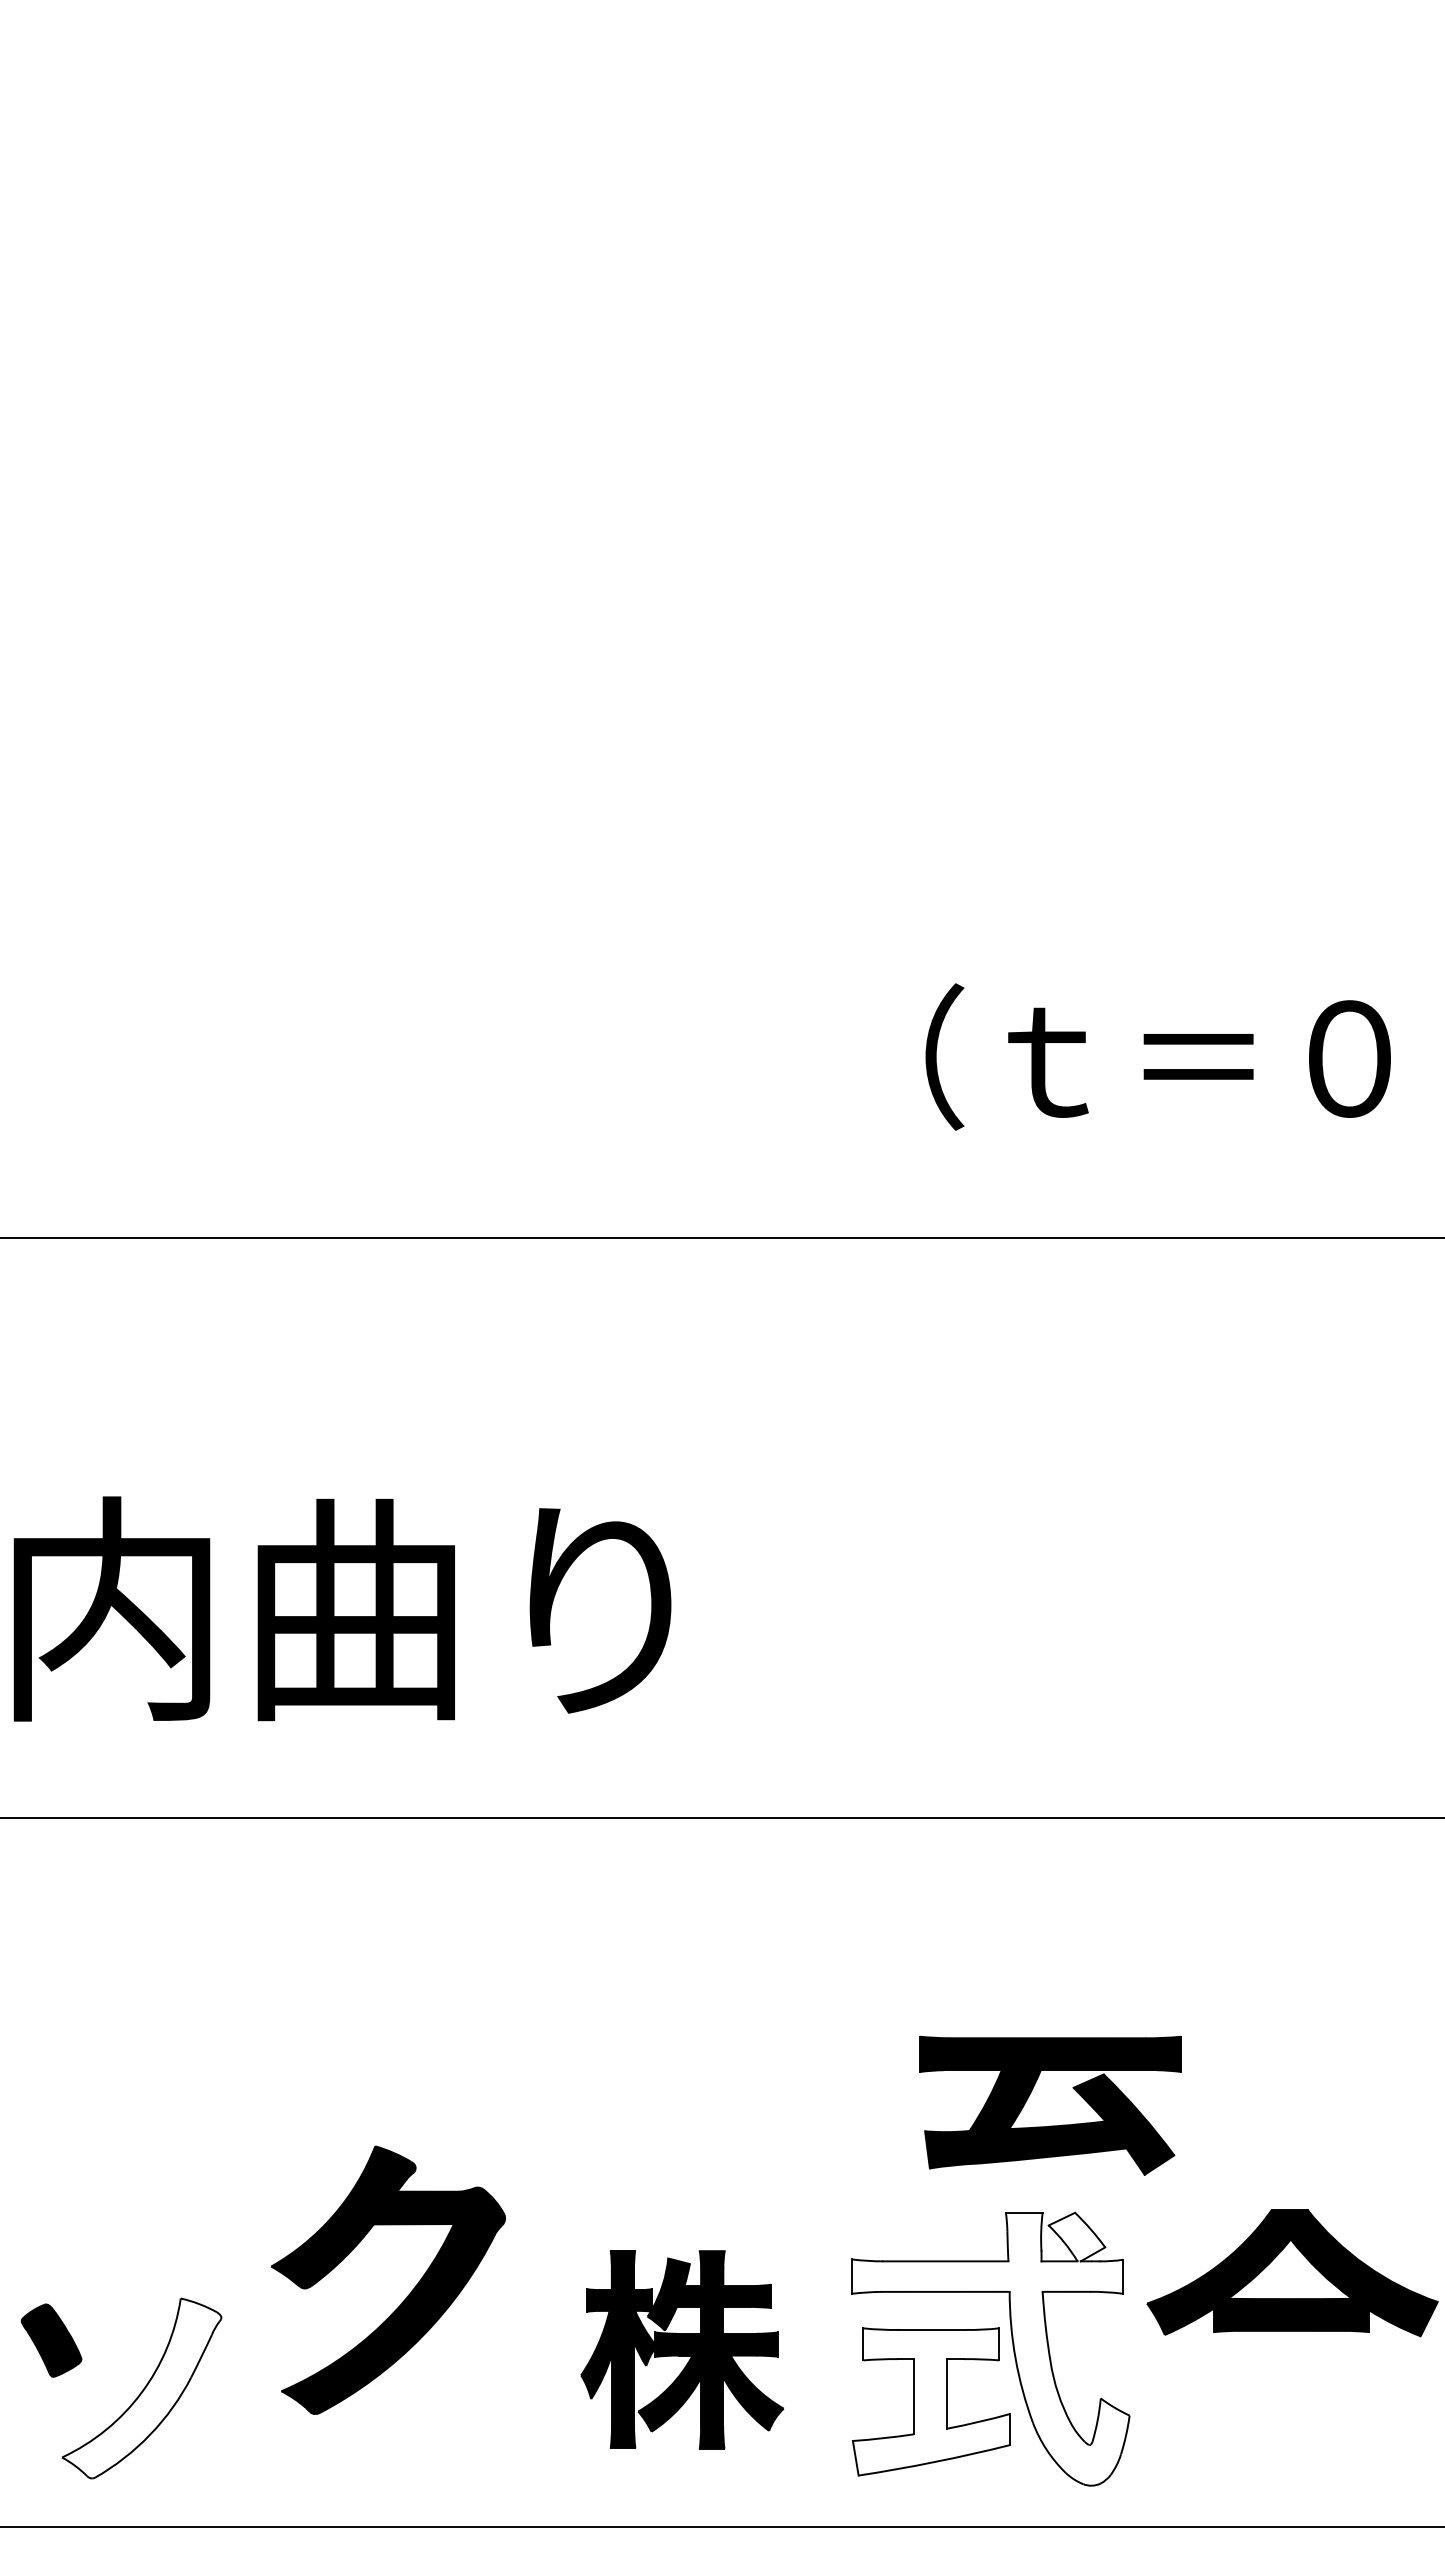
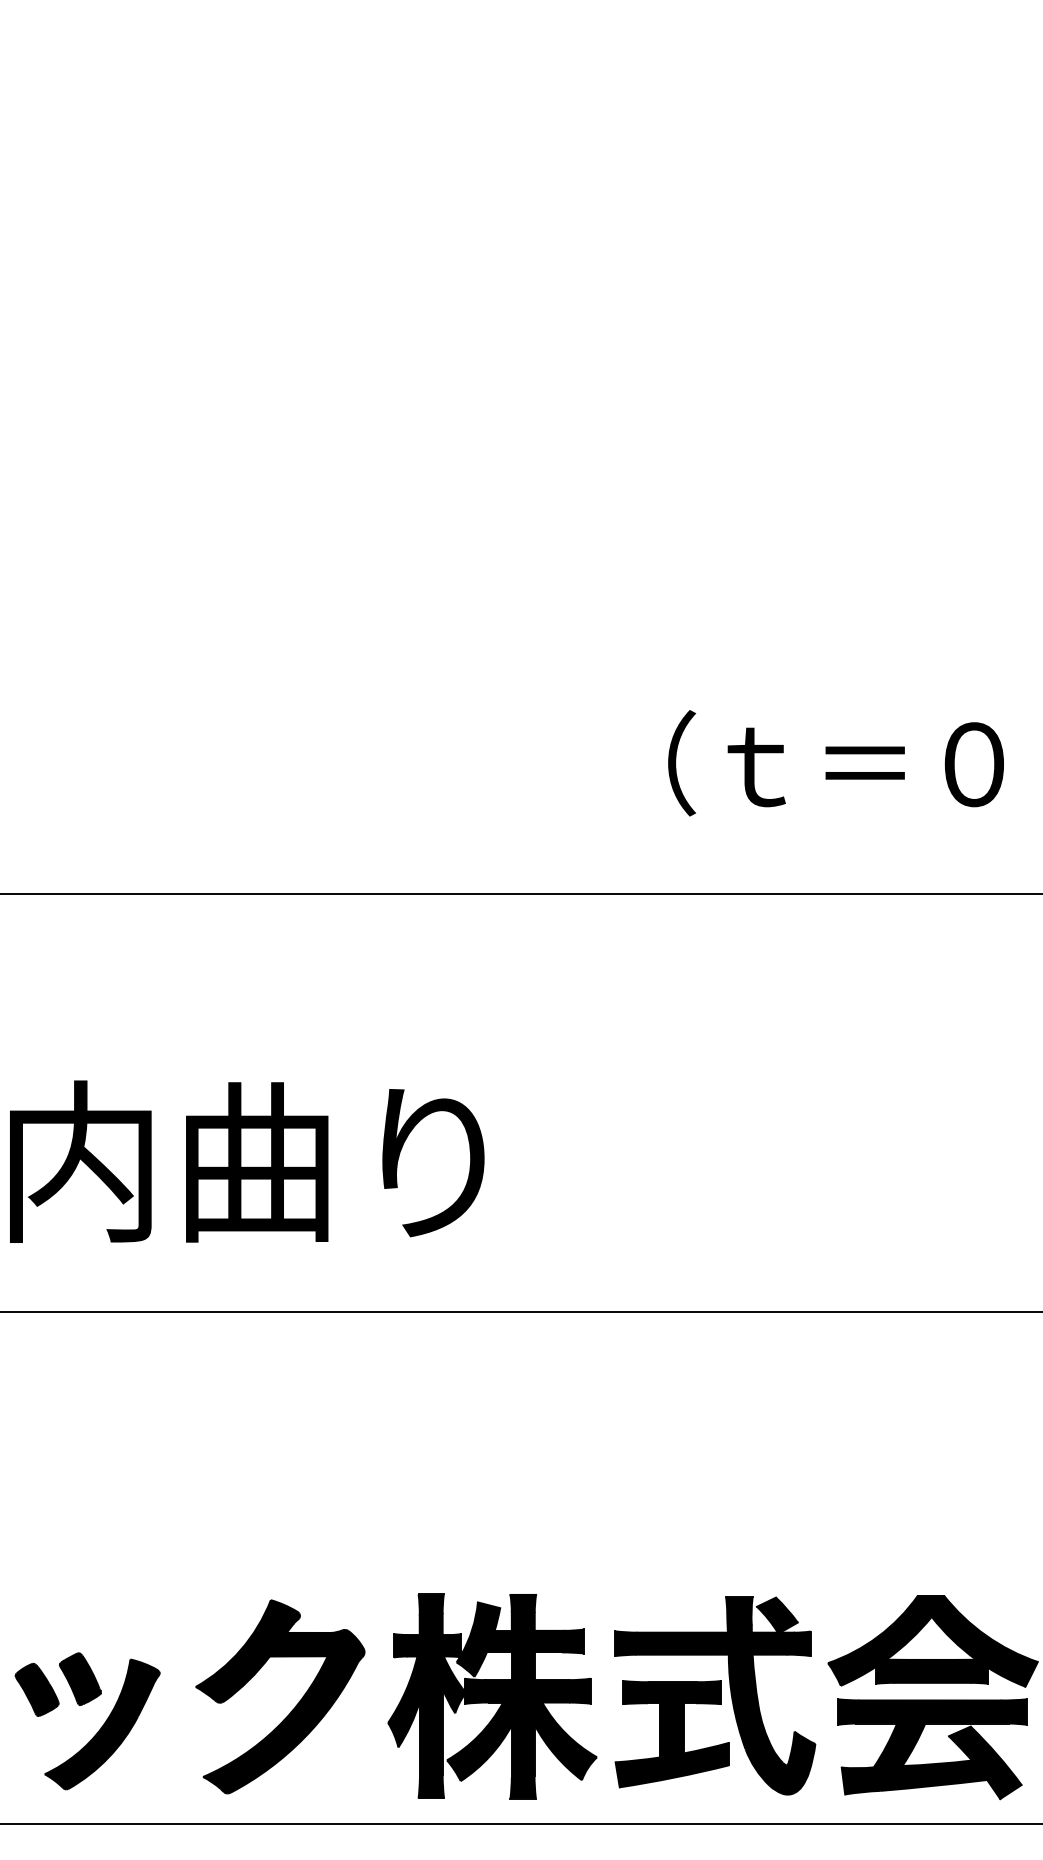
part: (1050, 2125) -> (932, 1763), moved
part: (407, 2295) -> (294, 1707), moved
part: (111, 2325) -> (80, 1678), added
fill: (990, 2348) -> (714, 1695), added
part: (682, 2349) -> (492, 1696), size x1.43
fill: (141, 2388) -> (102, 1724), added
fill: (931, 2401) -> (672, 1733), added

